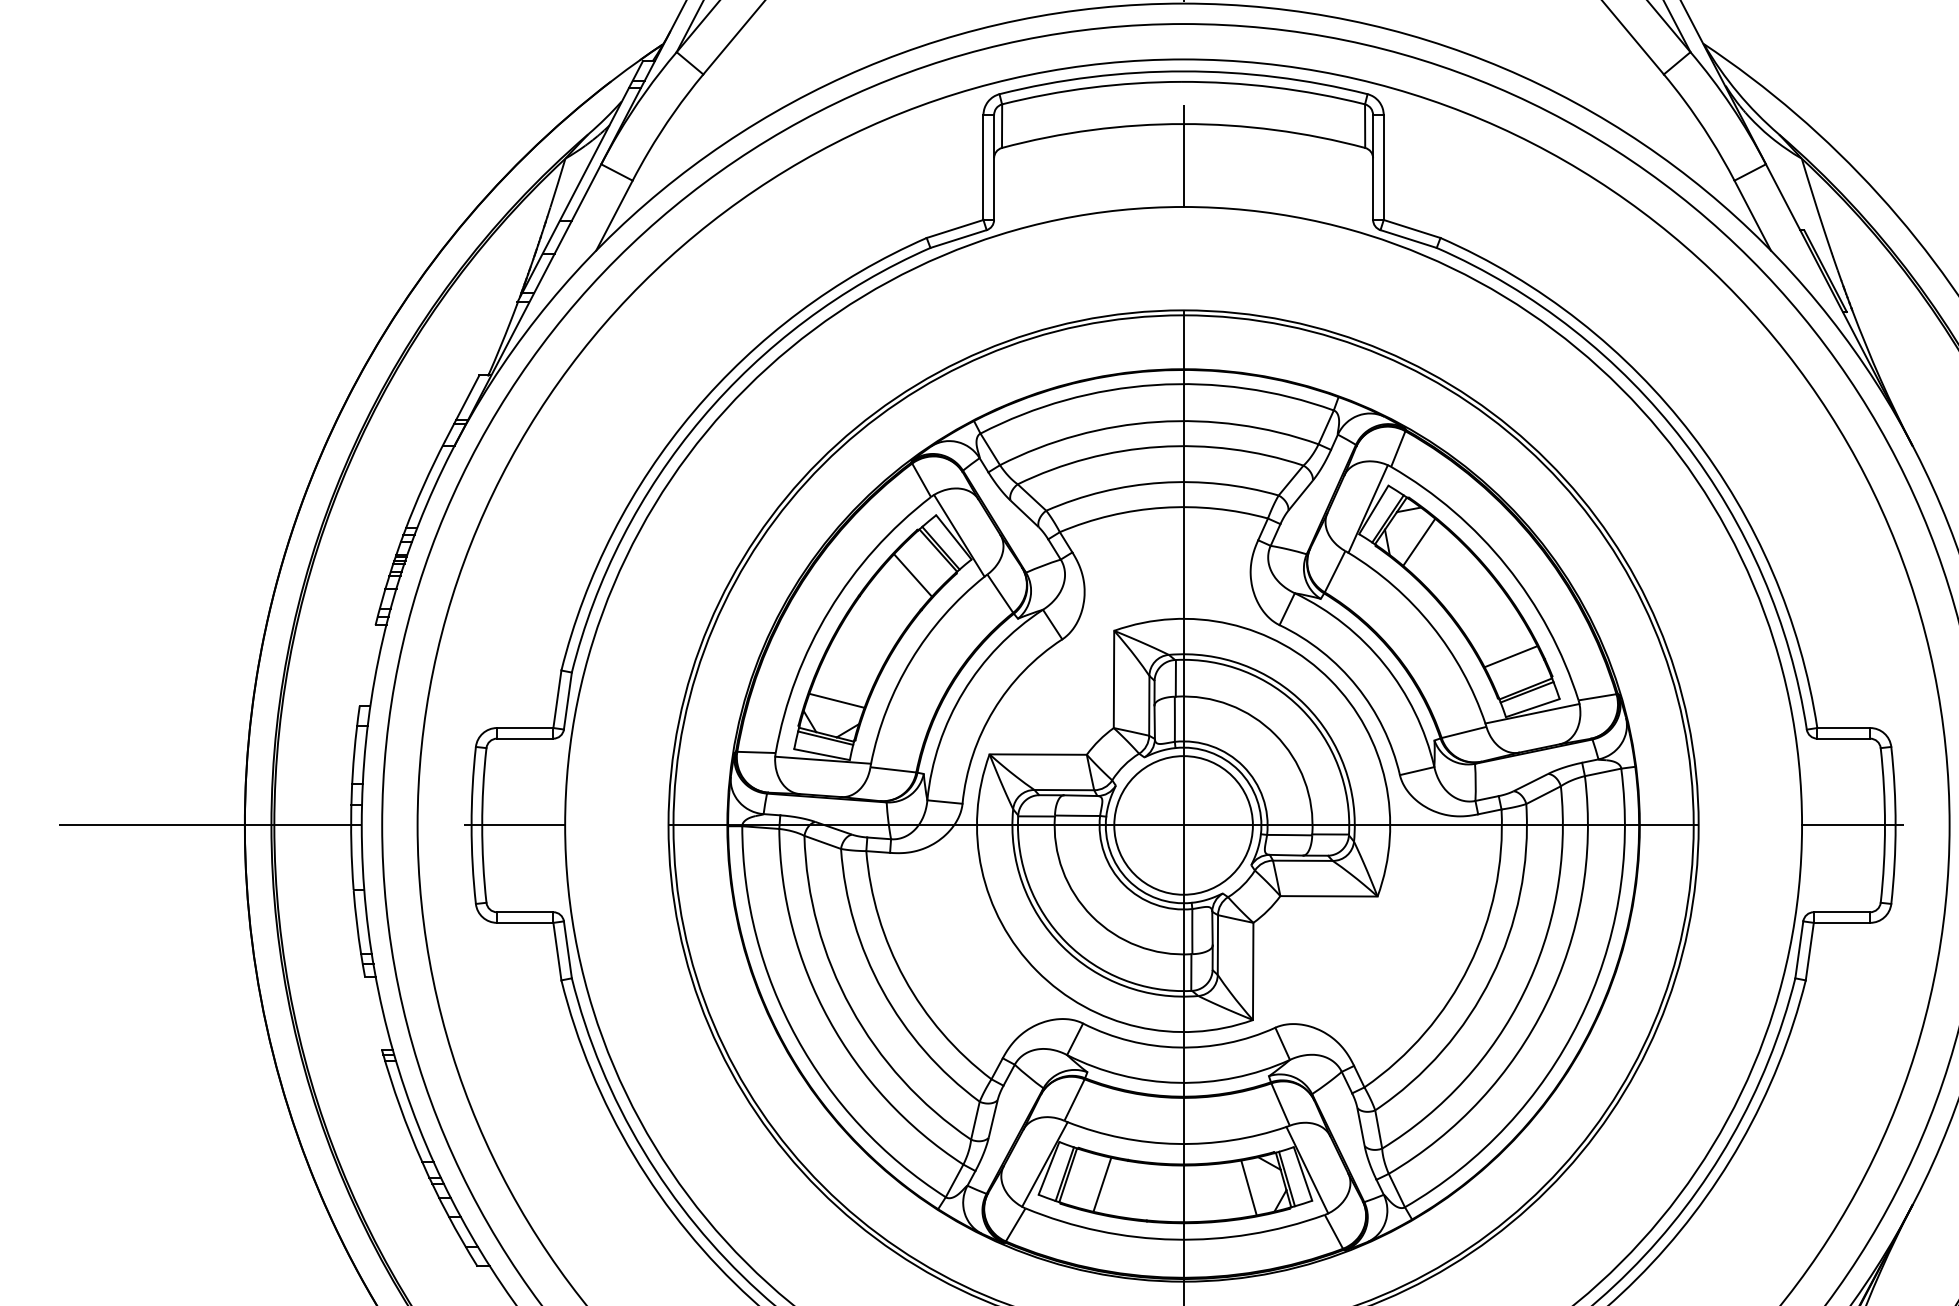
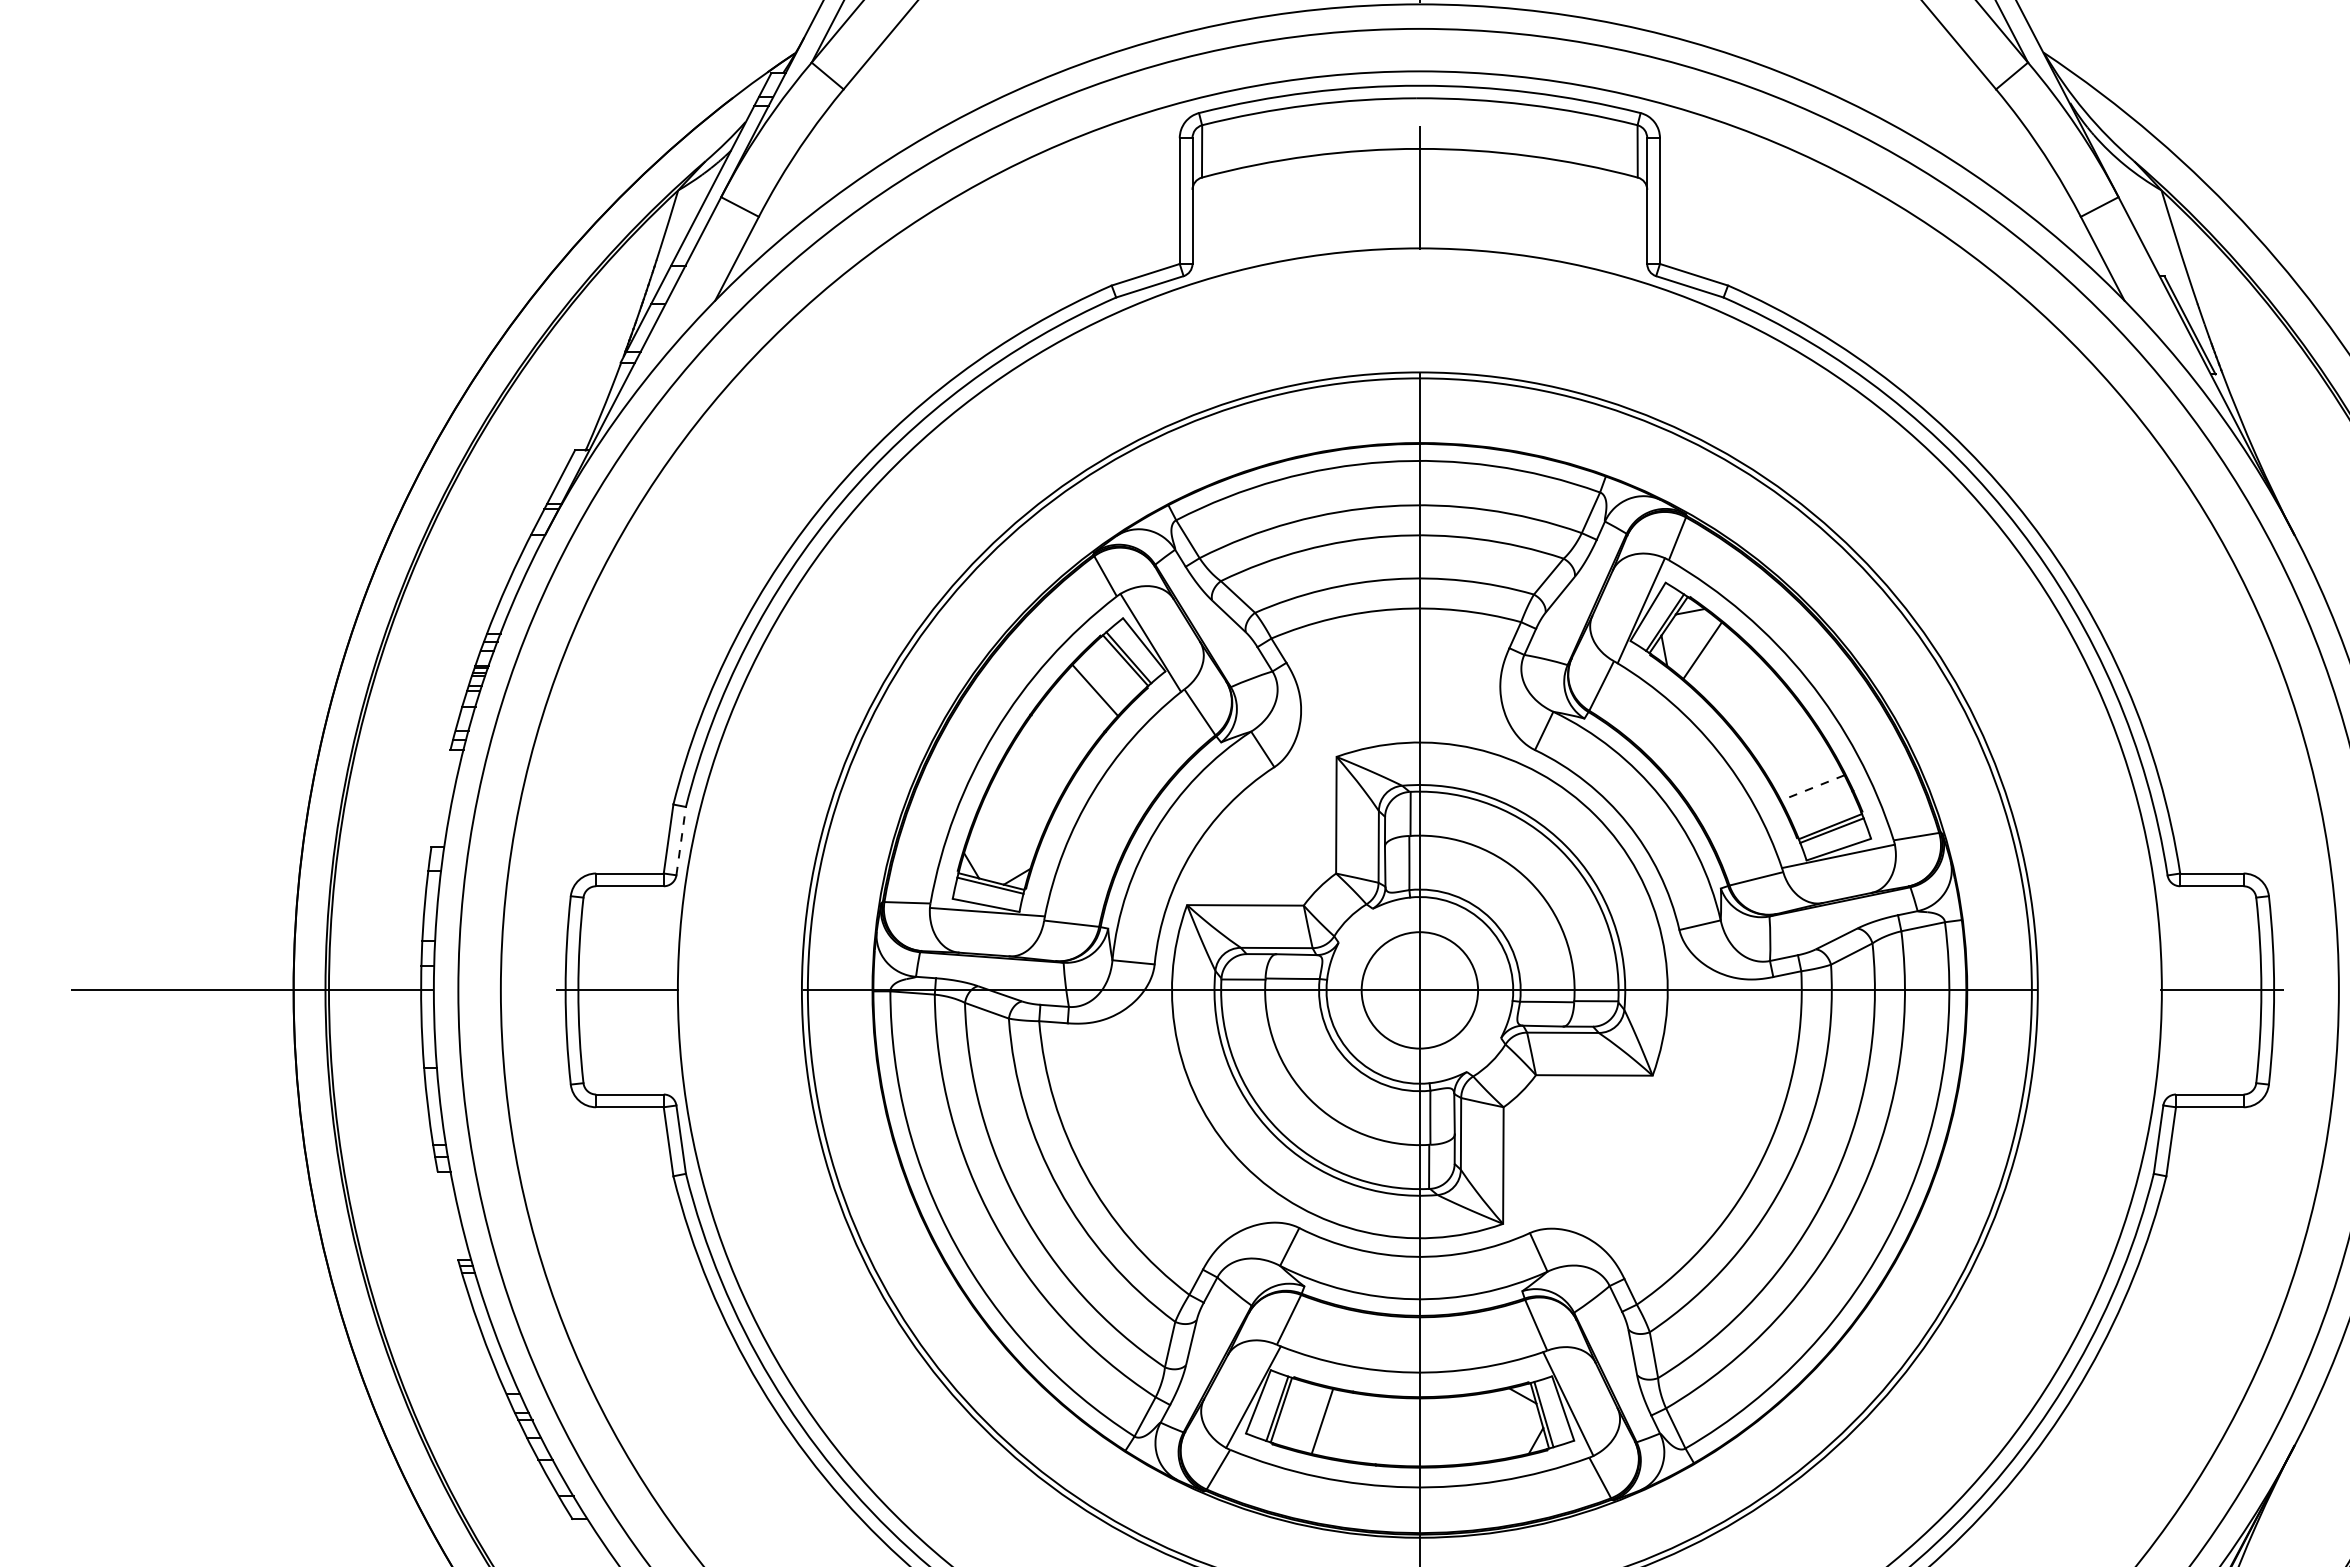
line: (1510, 657) -> (1812, 788), solid -> dashed
line: (568, 700) -> (681, 840), solid -> dashed
line: (836, 700) -> (1003, 840), removed
circle: (1183, 825) -> (1419, 990), size x0.7
line: (1249, 1188) -> (1498, 1425), removed

